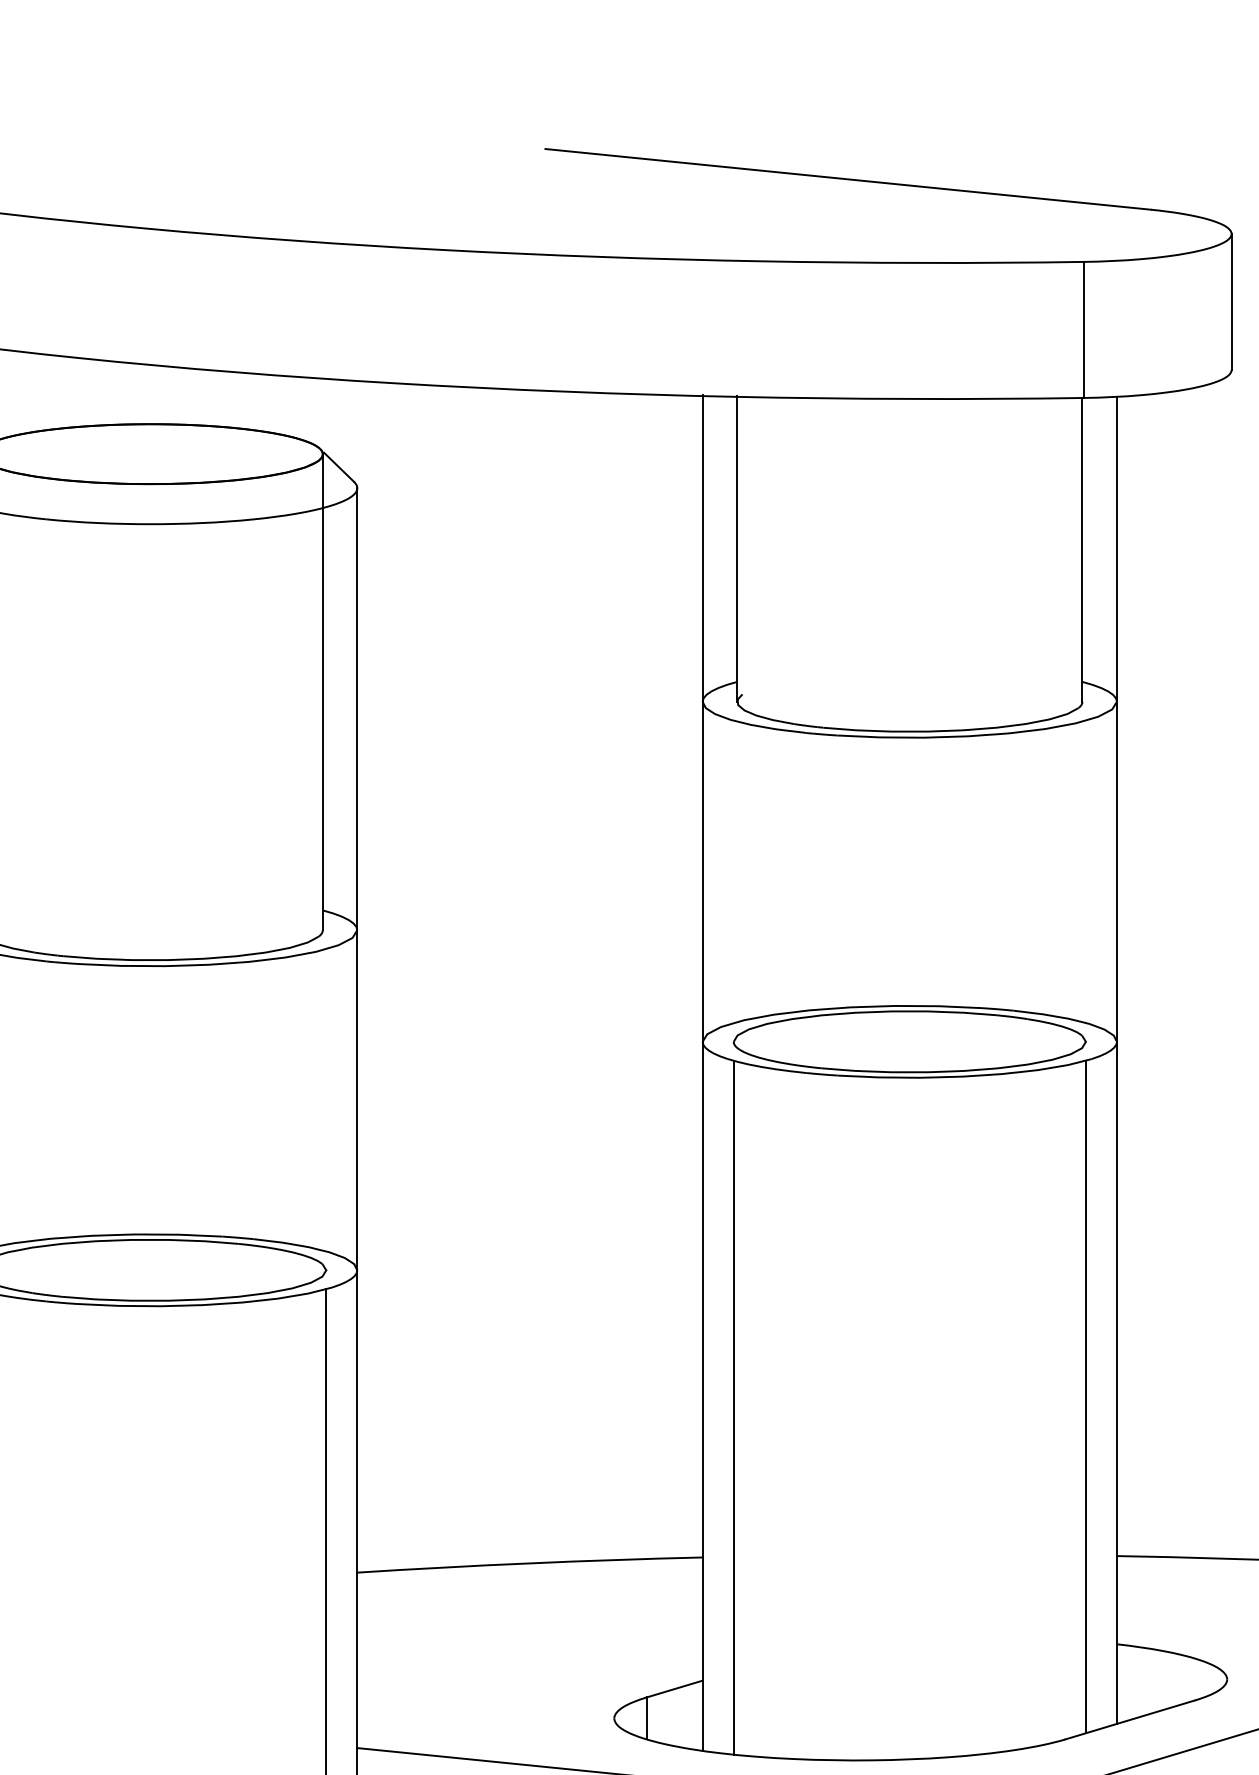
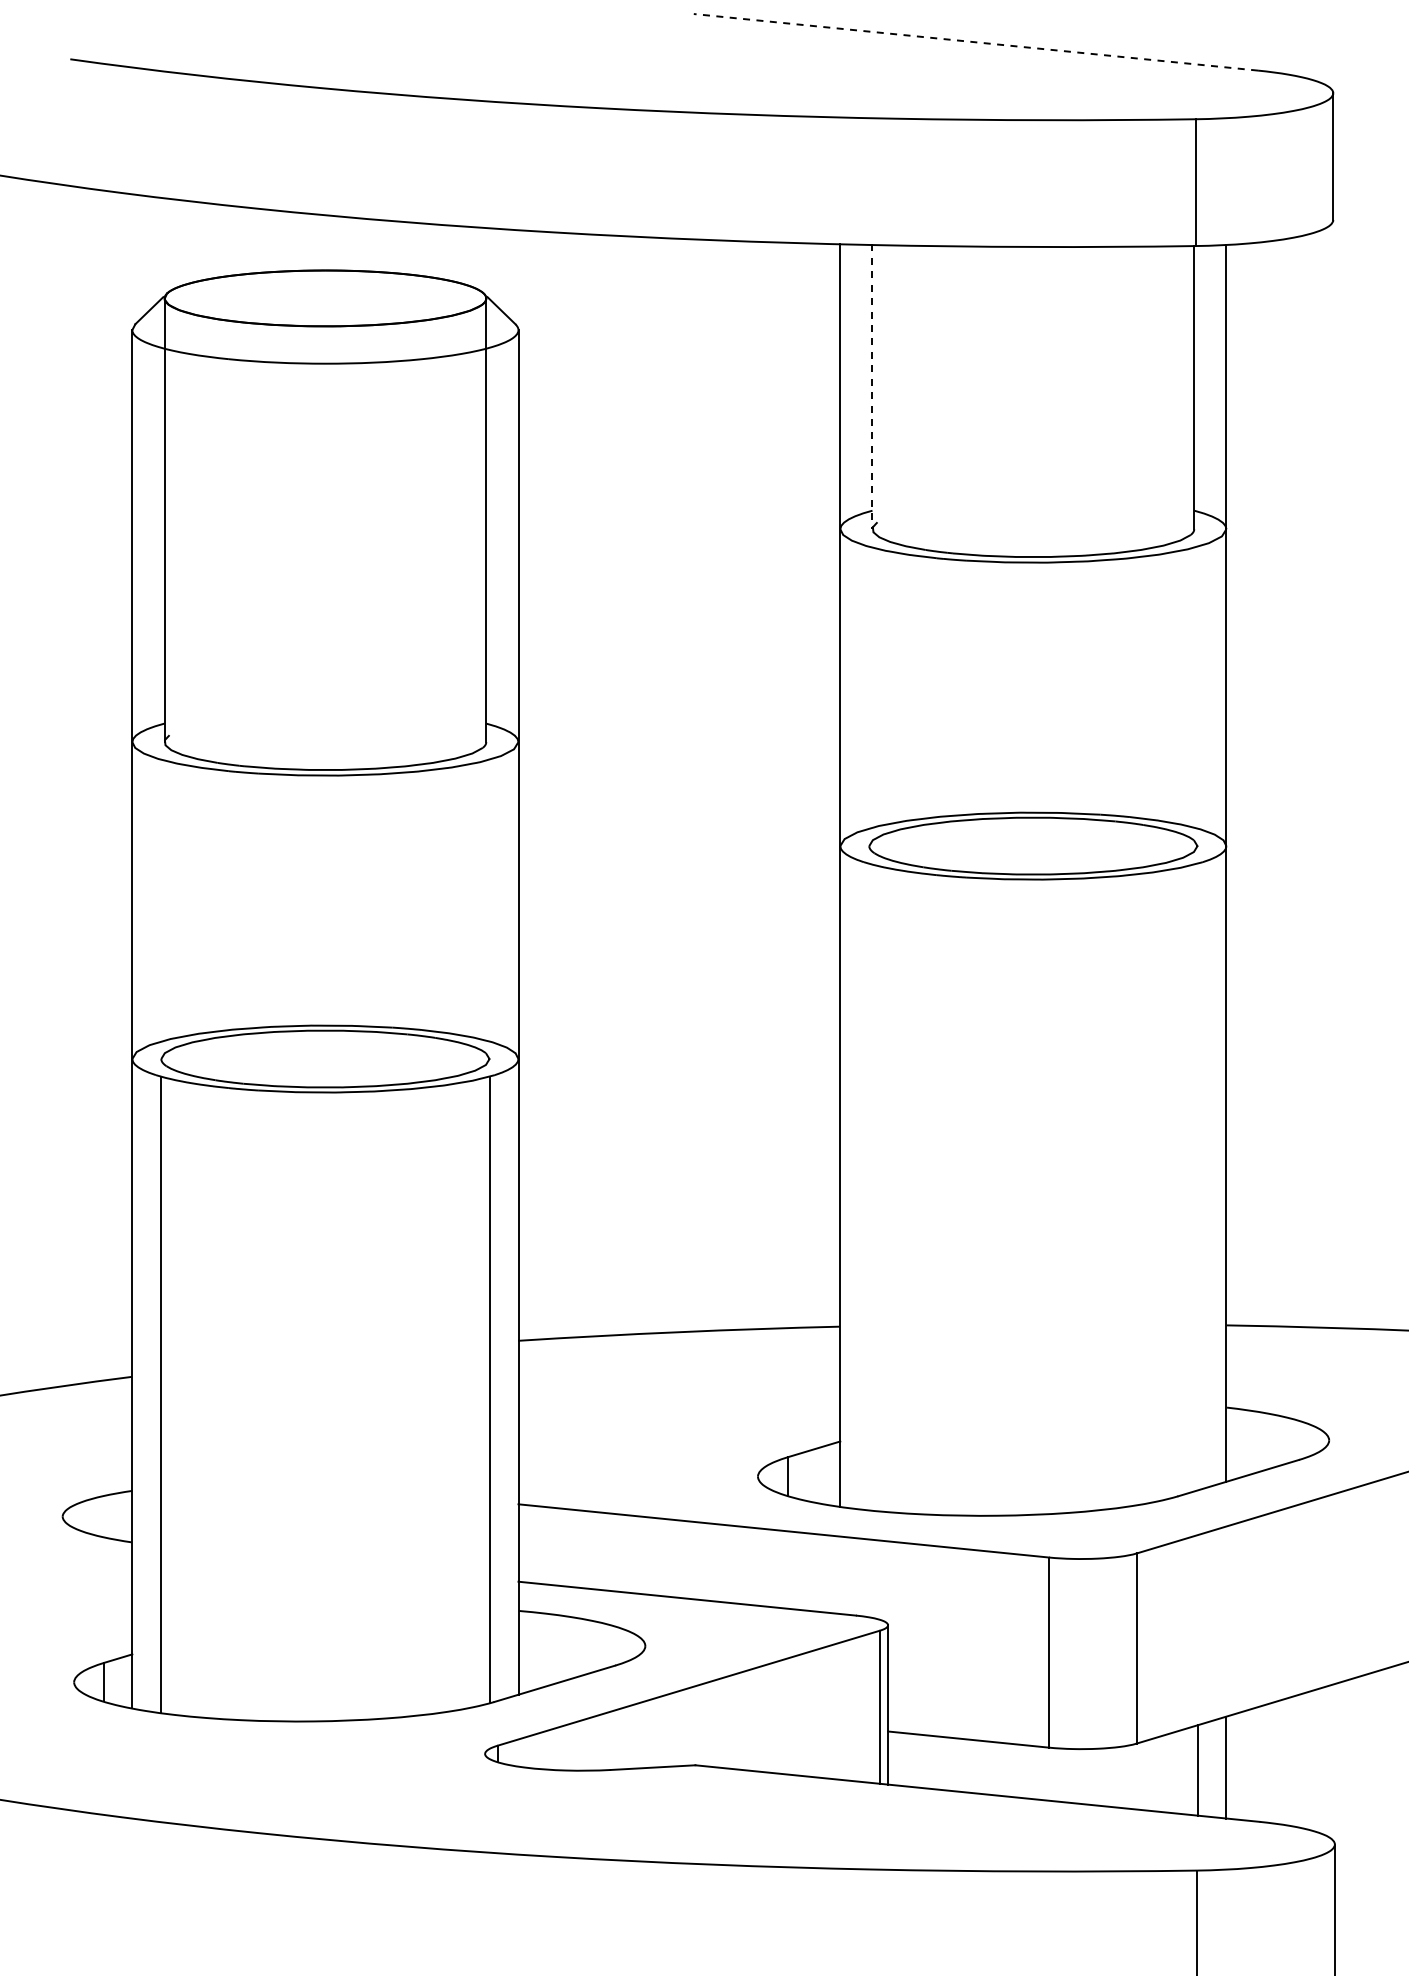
line: (847, 179) -> (975, 42), solid -> dashed
line: (737, 549) -> (872, 387), solid -> dashed
line: (1085, 1396) -> (1197, 1176), removed
line: (733, 1407) -> (869, 1186), removed

